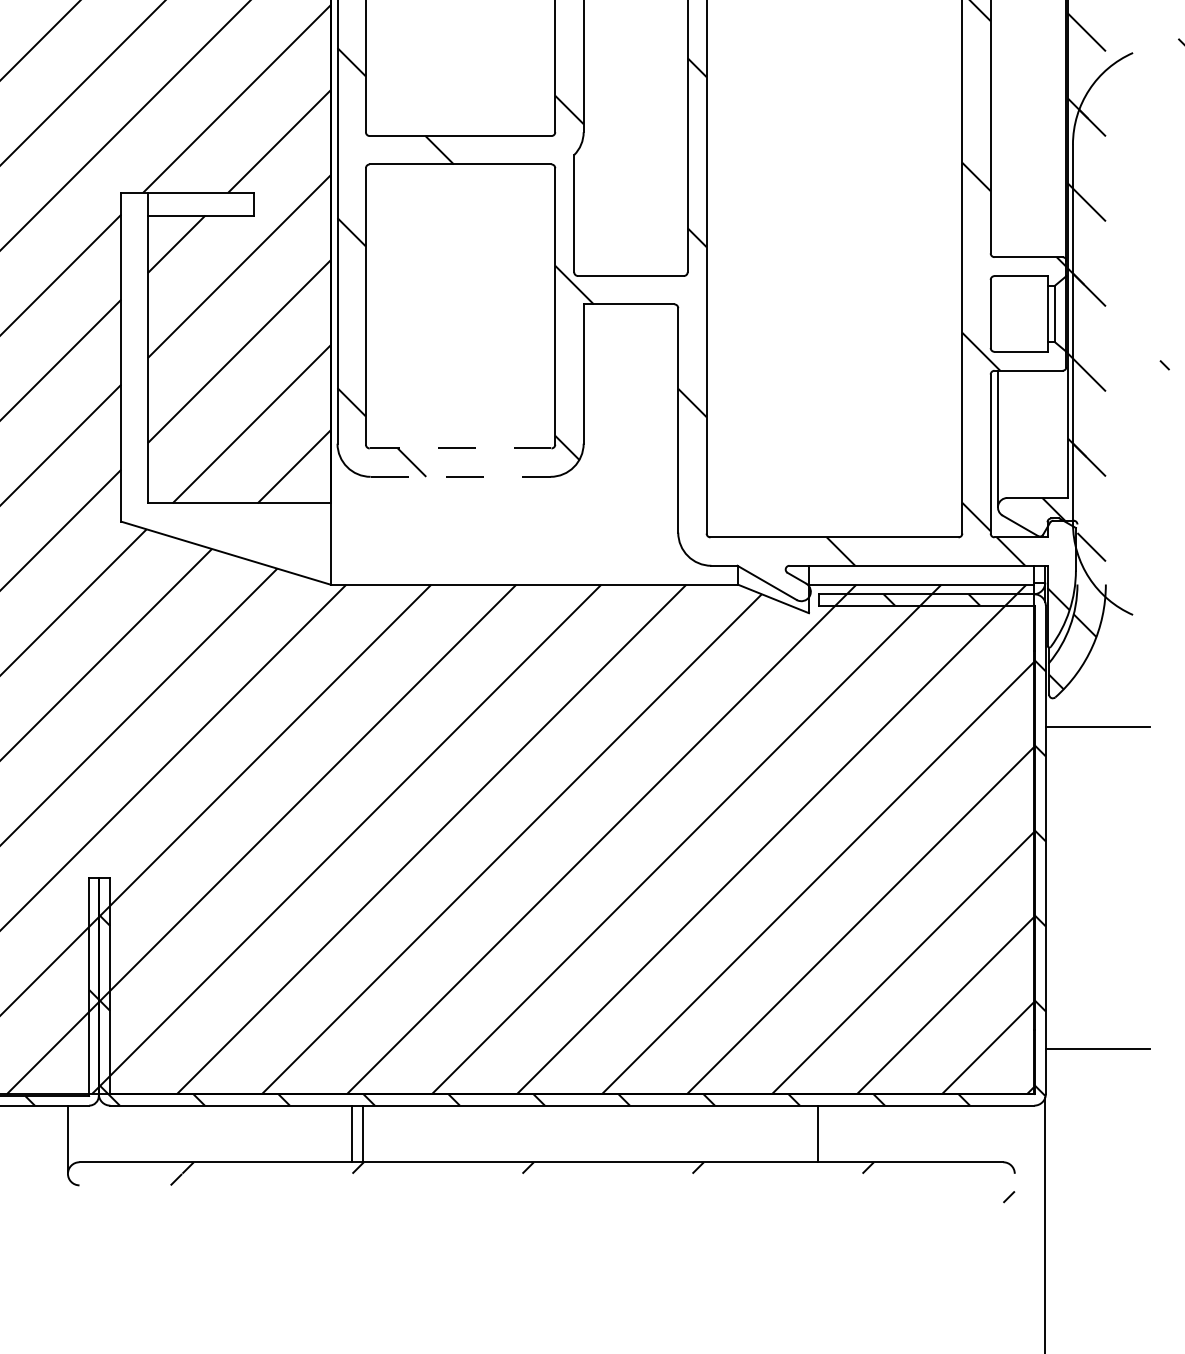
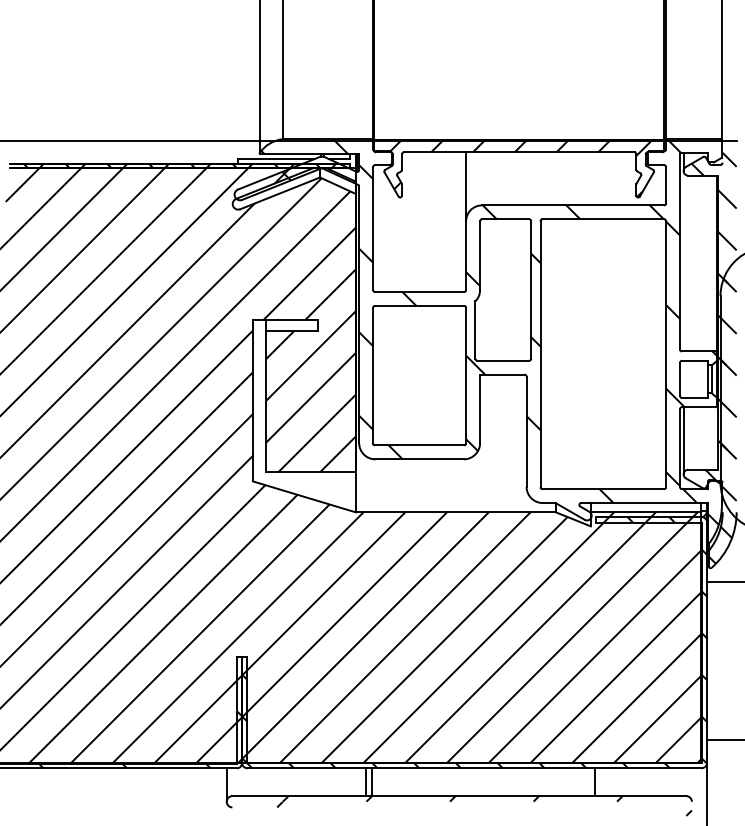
line: (460, 448) -> (419, 445), dashed -> solid
line: (462, 477) -> (420, 459), dashed -> solid

